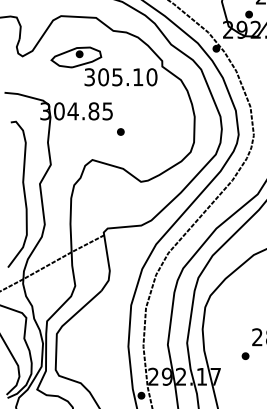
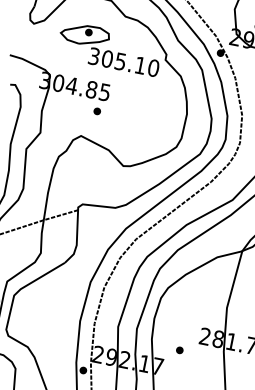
part: (120, 131) -> (97, 110), moved
part: (245, 355) -> (179, 349), moved

